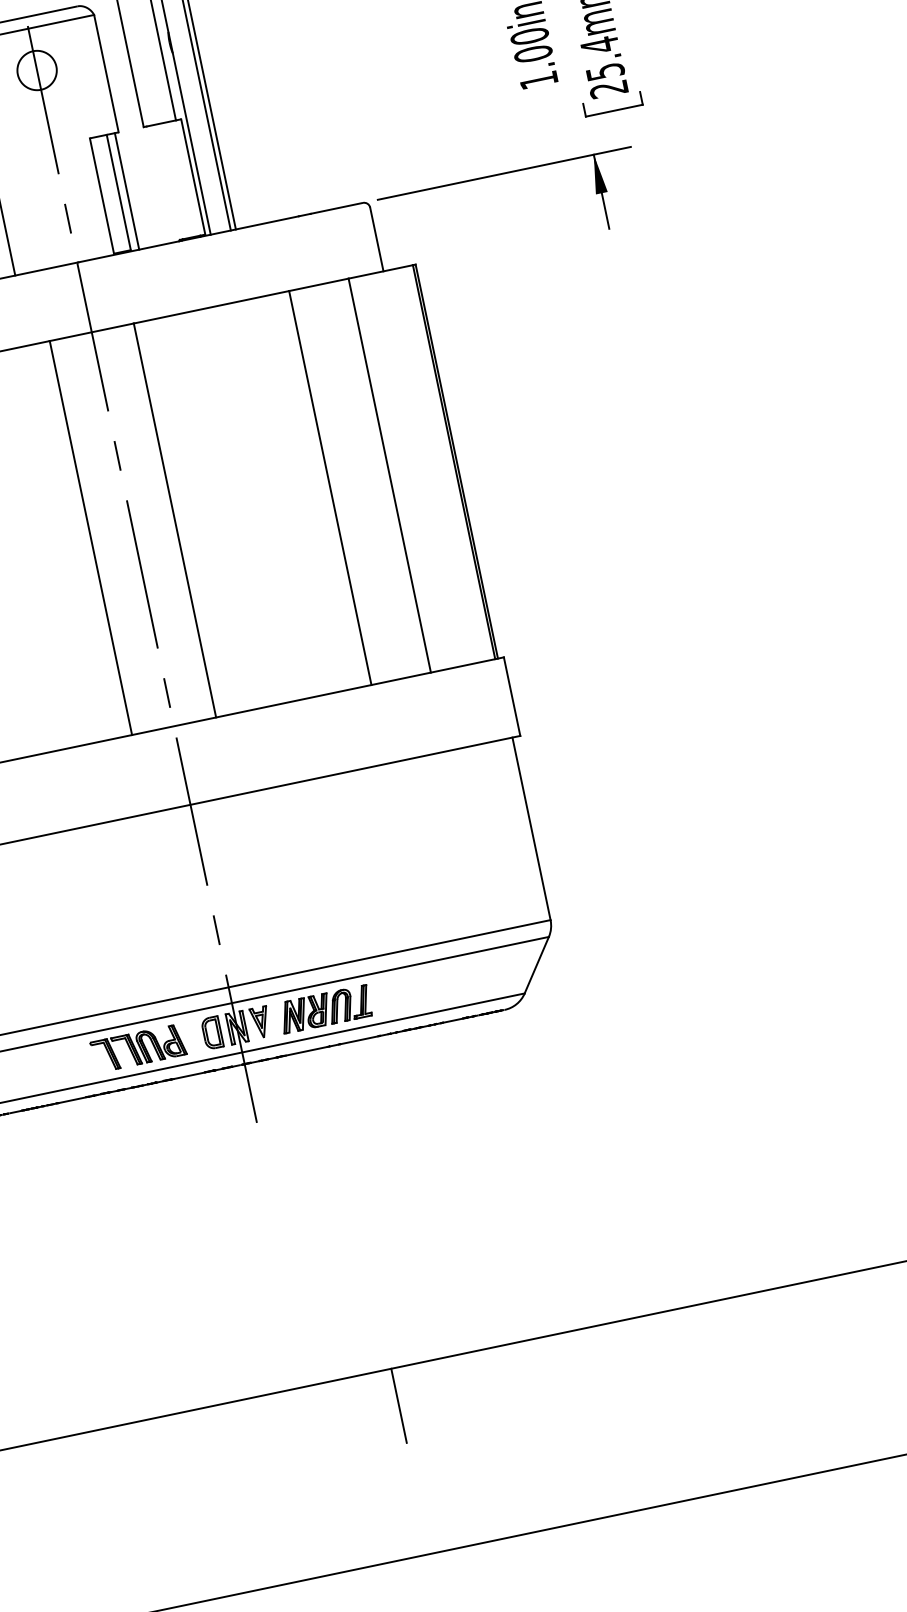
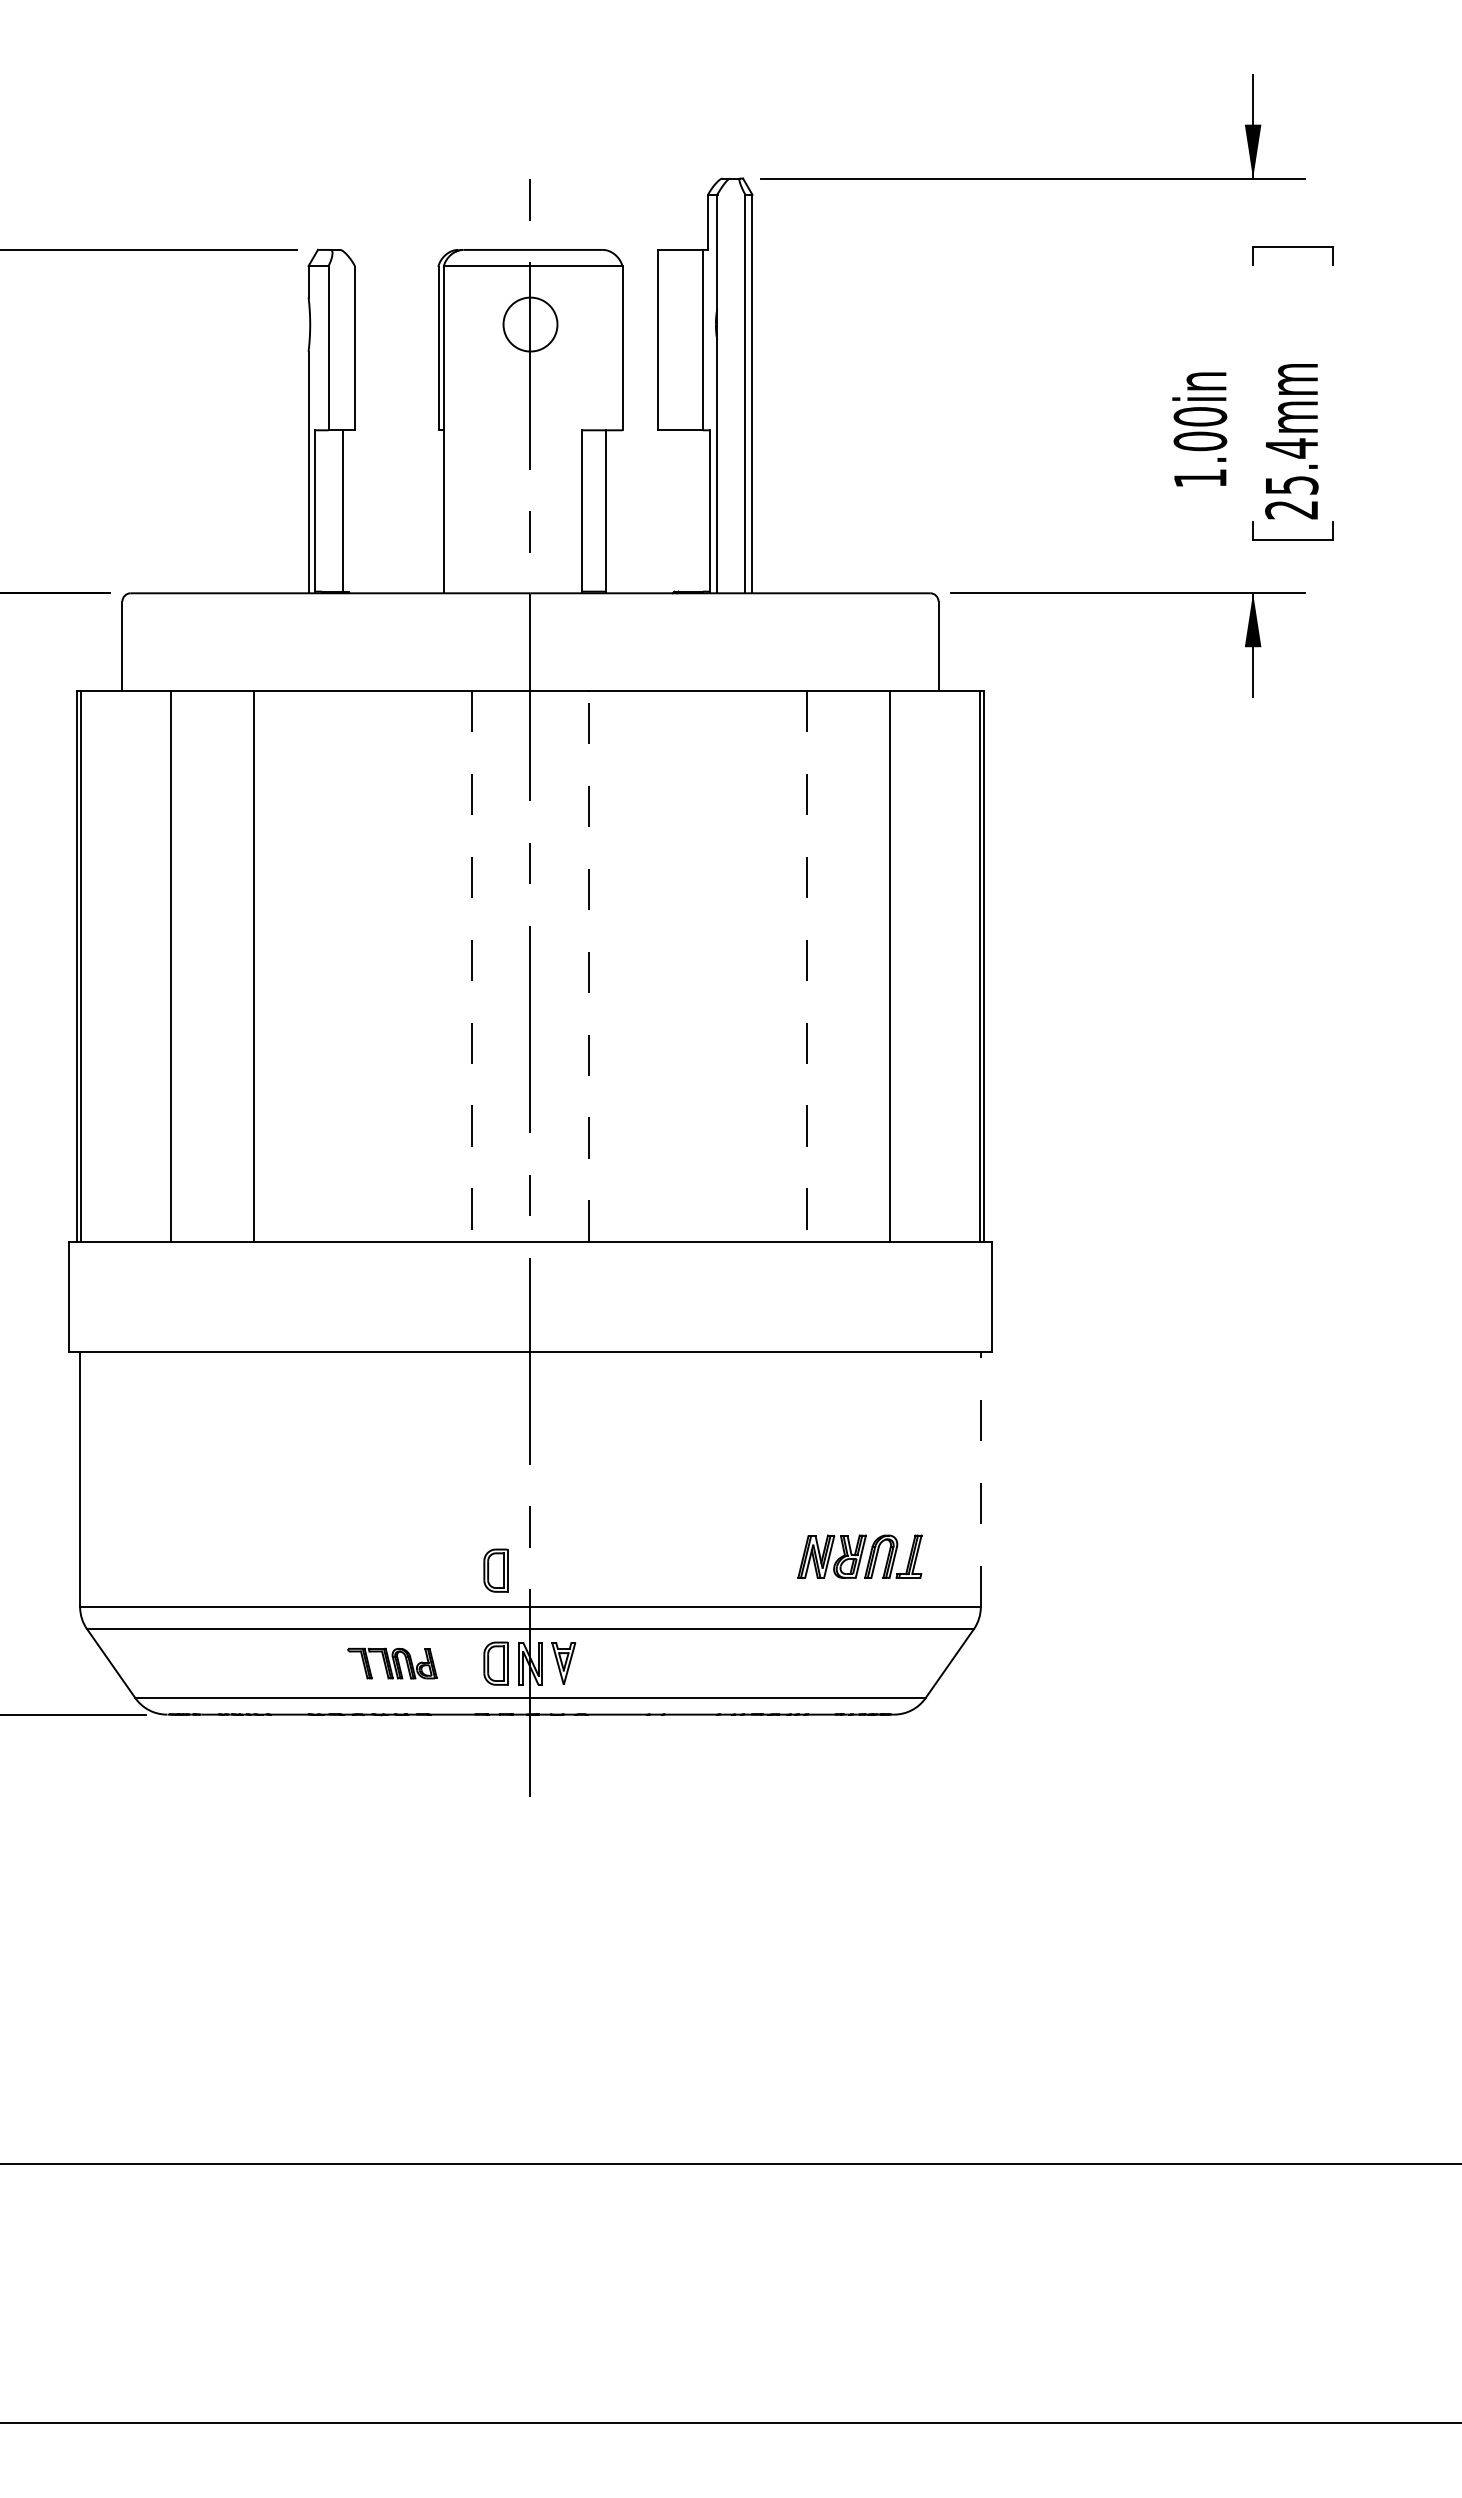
line: (127, 191) -> (617, 511), removed
line: (330, 488) -> (806, 966), solid -> dashed
line: (175, 520) -> (589, 966), solid -> dashed
line: (90, 538) -> (471, 966), solid -> dashed
line: (531, 828) -> (980, 1479), solid -> dashed
part: (198, 966) -> (495, 1570), added
part: (325, 1009) -> (859, 1556), moved
part: (138, 1048) -> (392, 1663), size x0.7
line: (398, 1405) -> (641, 2215), removed

